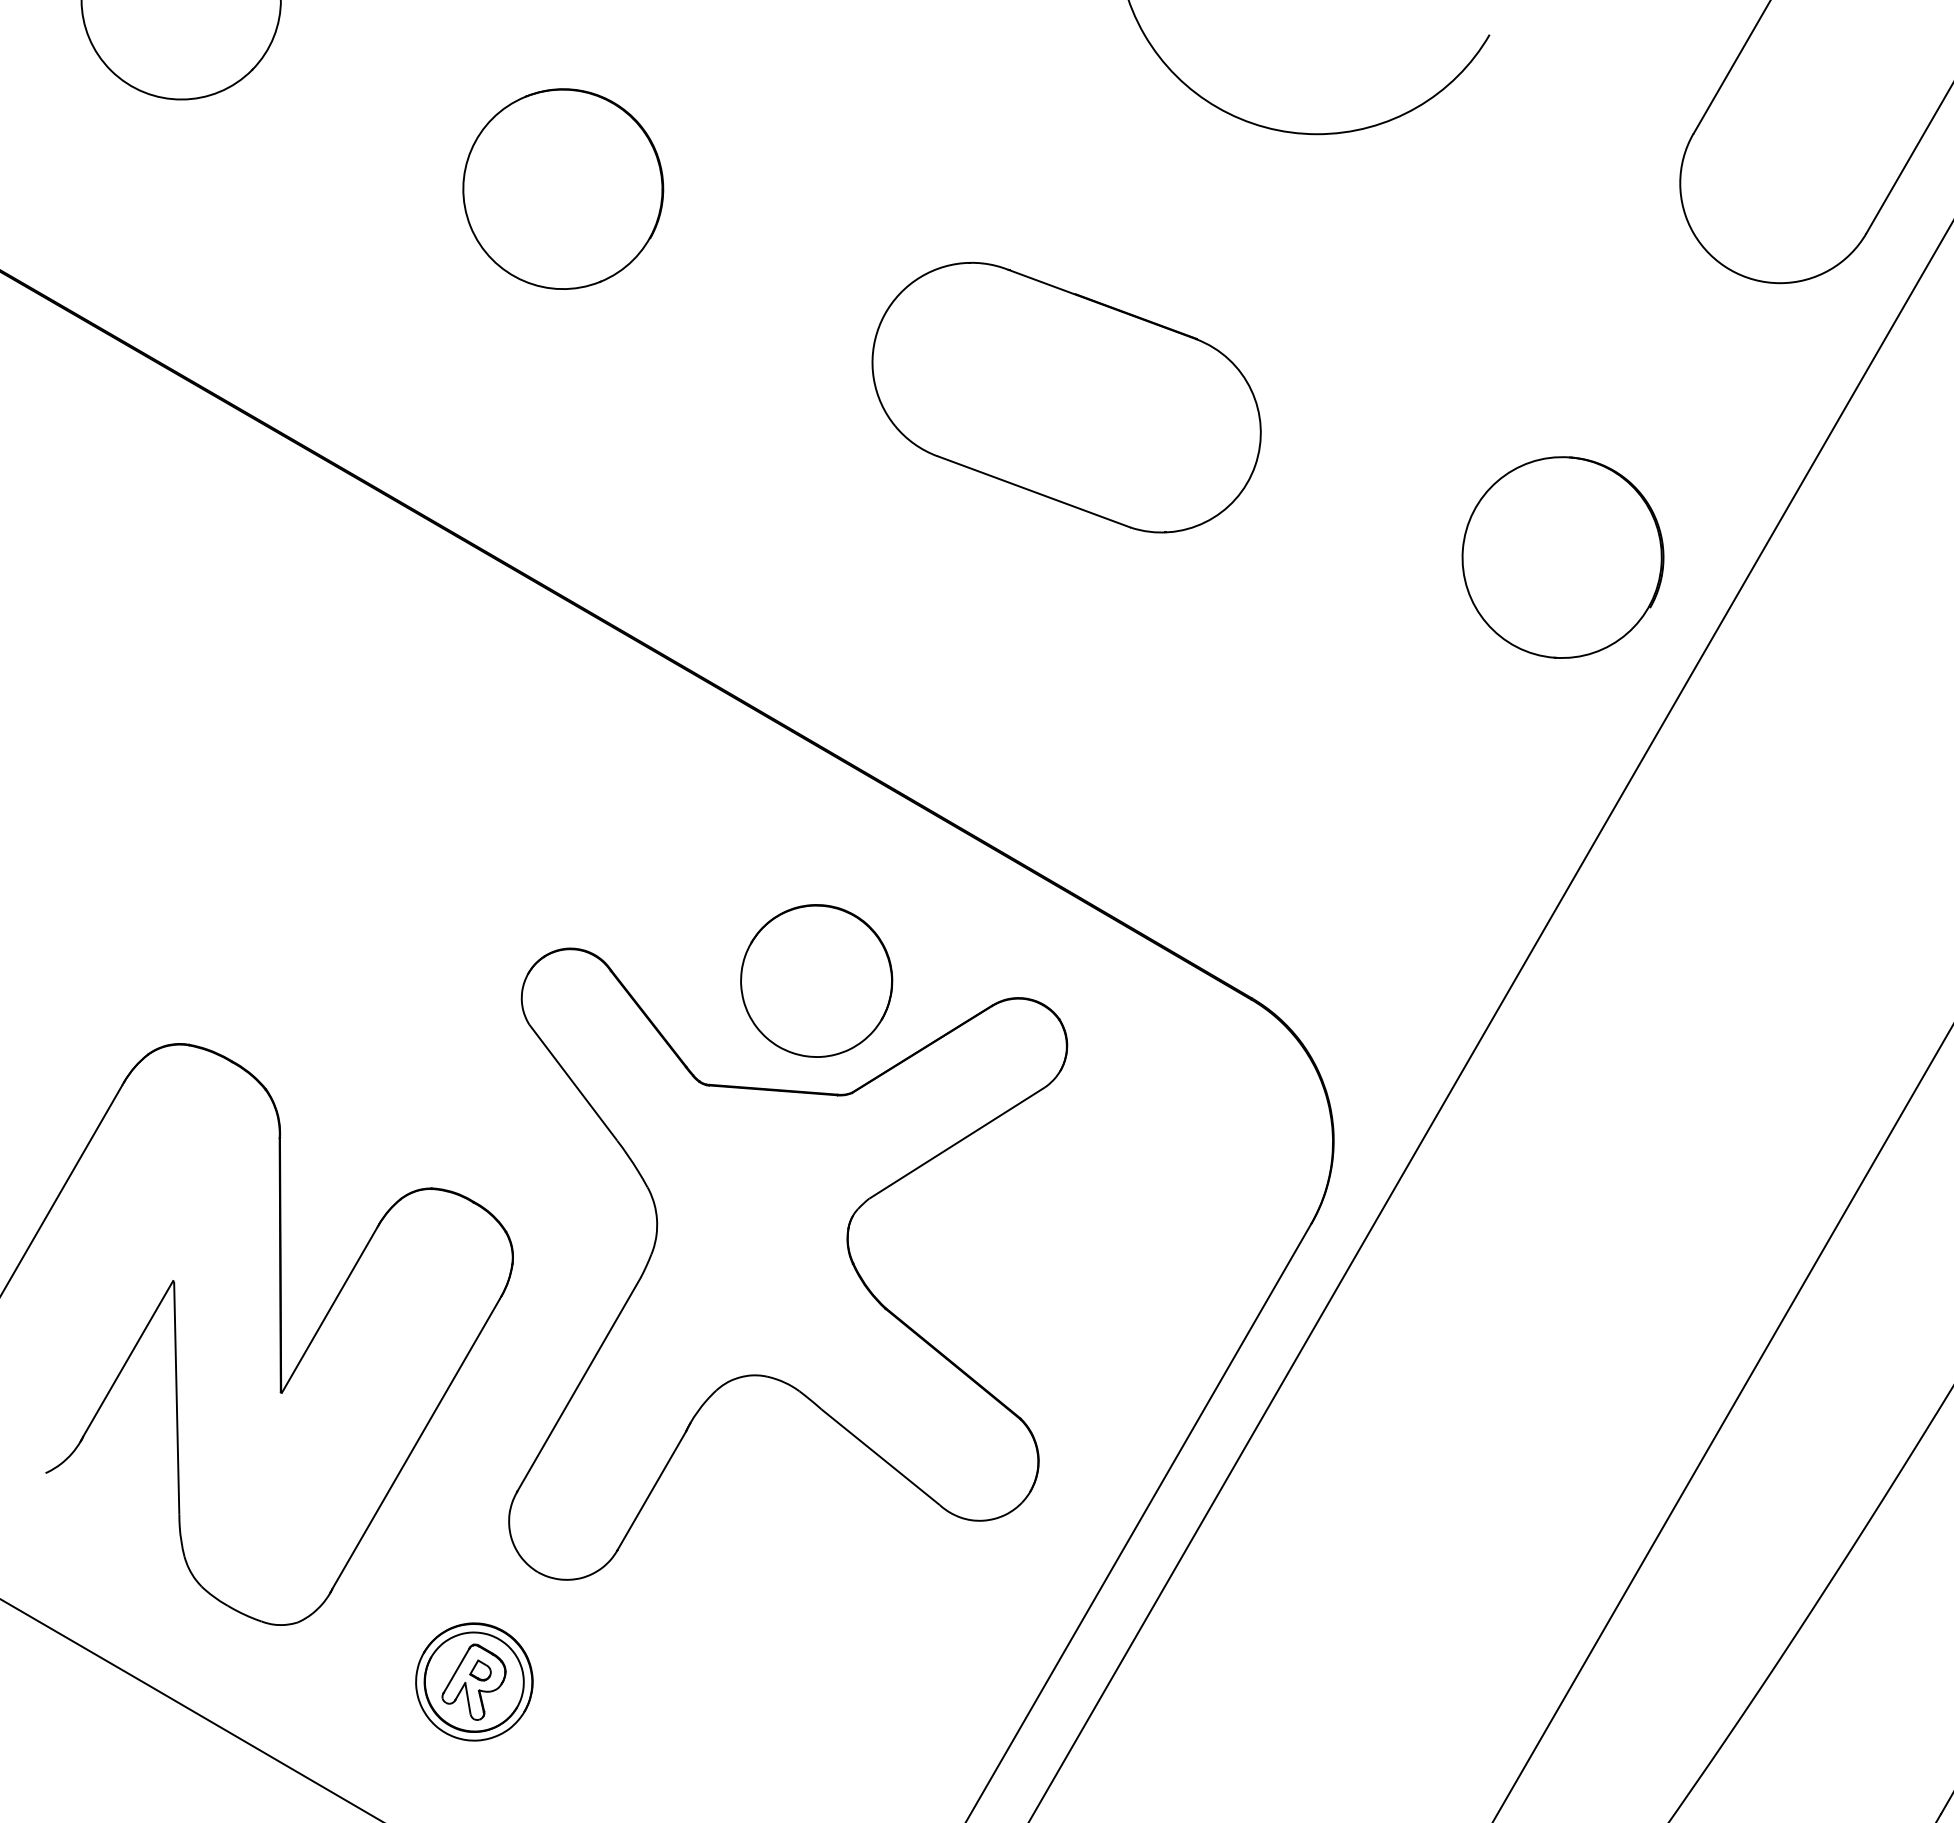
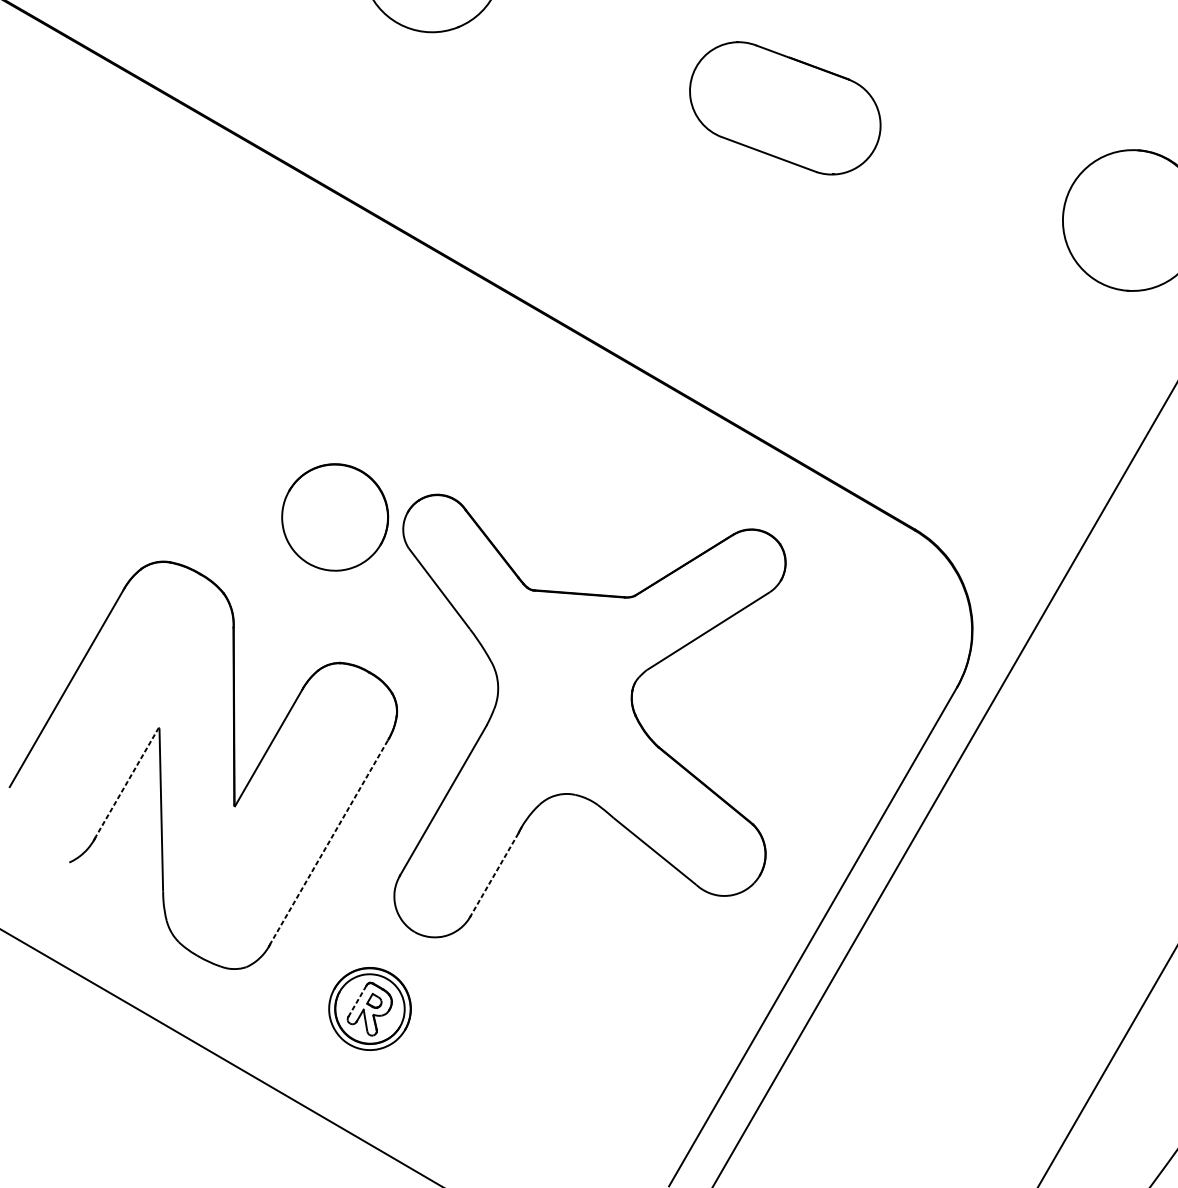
part: (1066, 397) -> (785, 108), size x0.7
part: (816, 980) -> (335, 517), moved
line: (128, 1358) -> (127, 782), solid -> dashed
line: (415, 1444) -> (328, 842), solid -> dashed
line: (651, 1490) -> (494, 874), solid -> dashed
line: (456, 1671) -> (357, 1001), solid -> dashed

